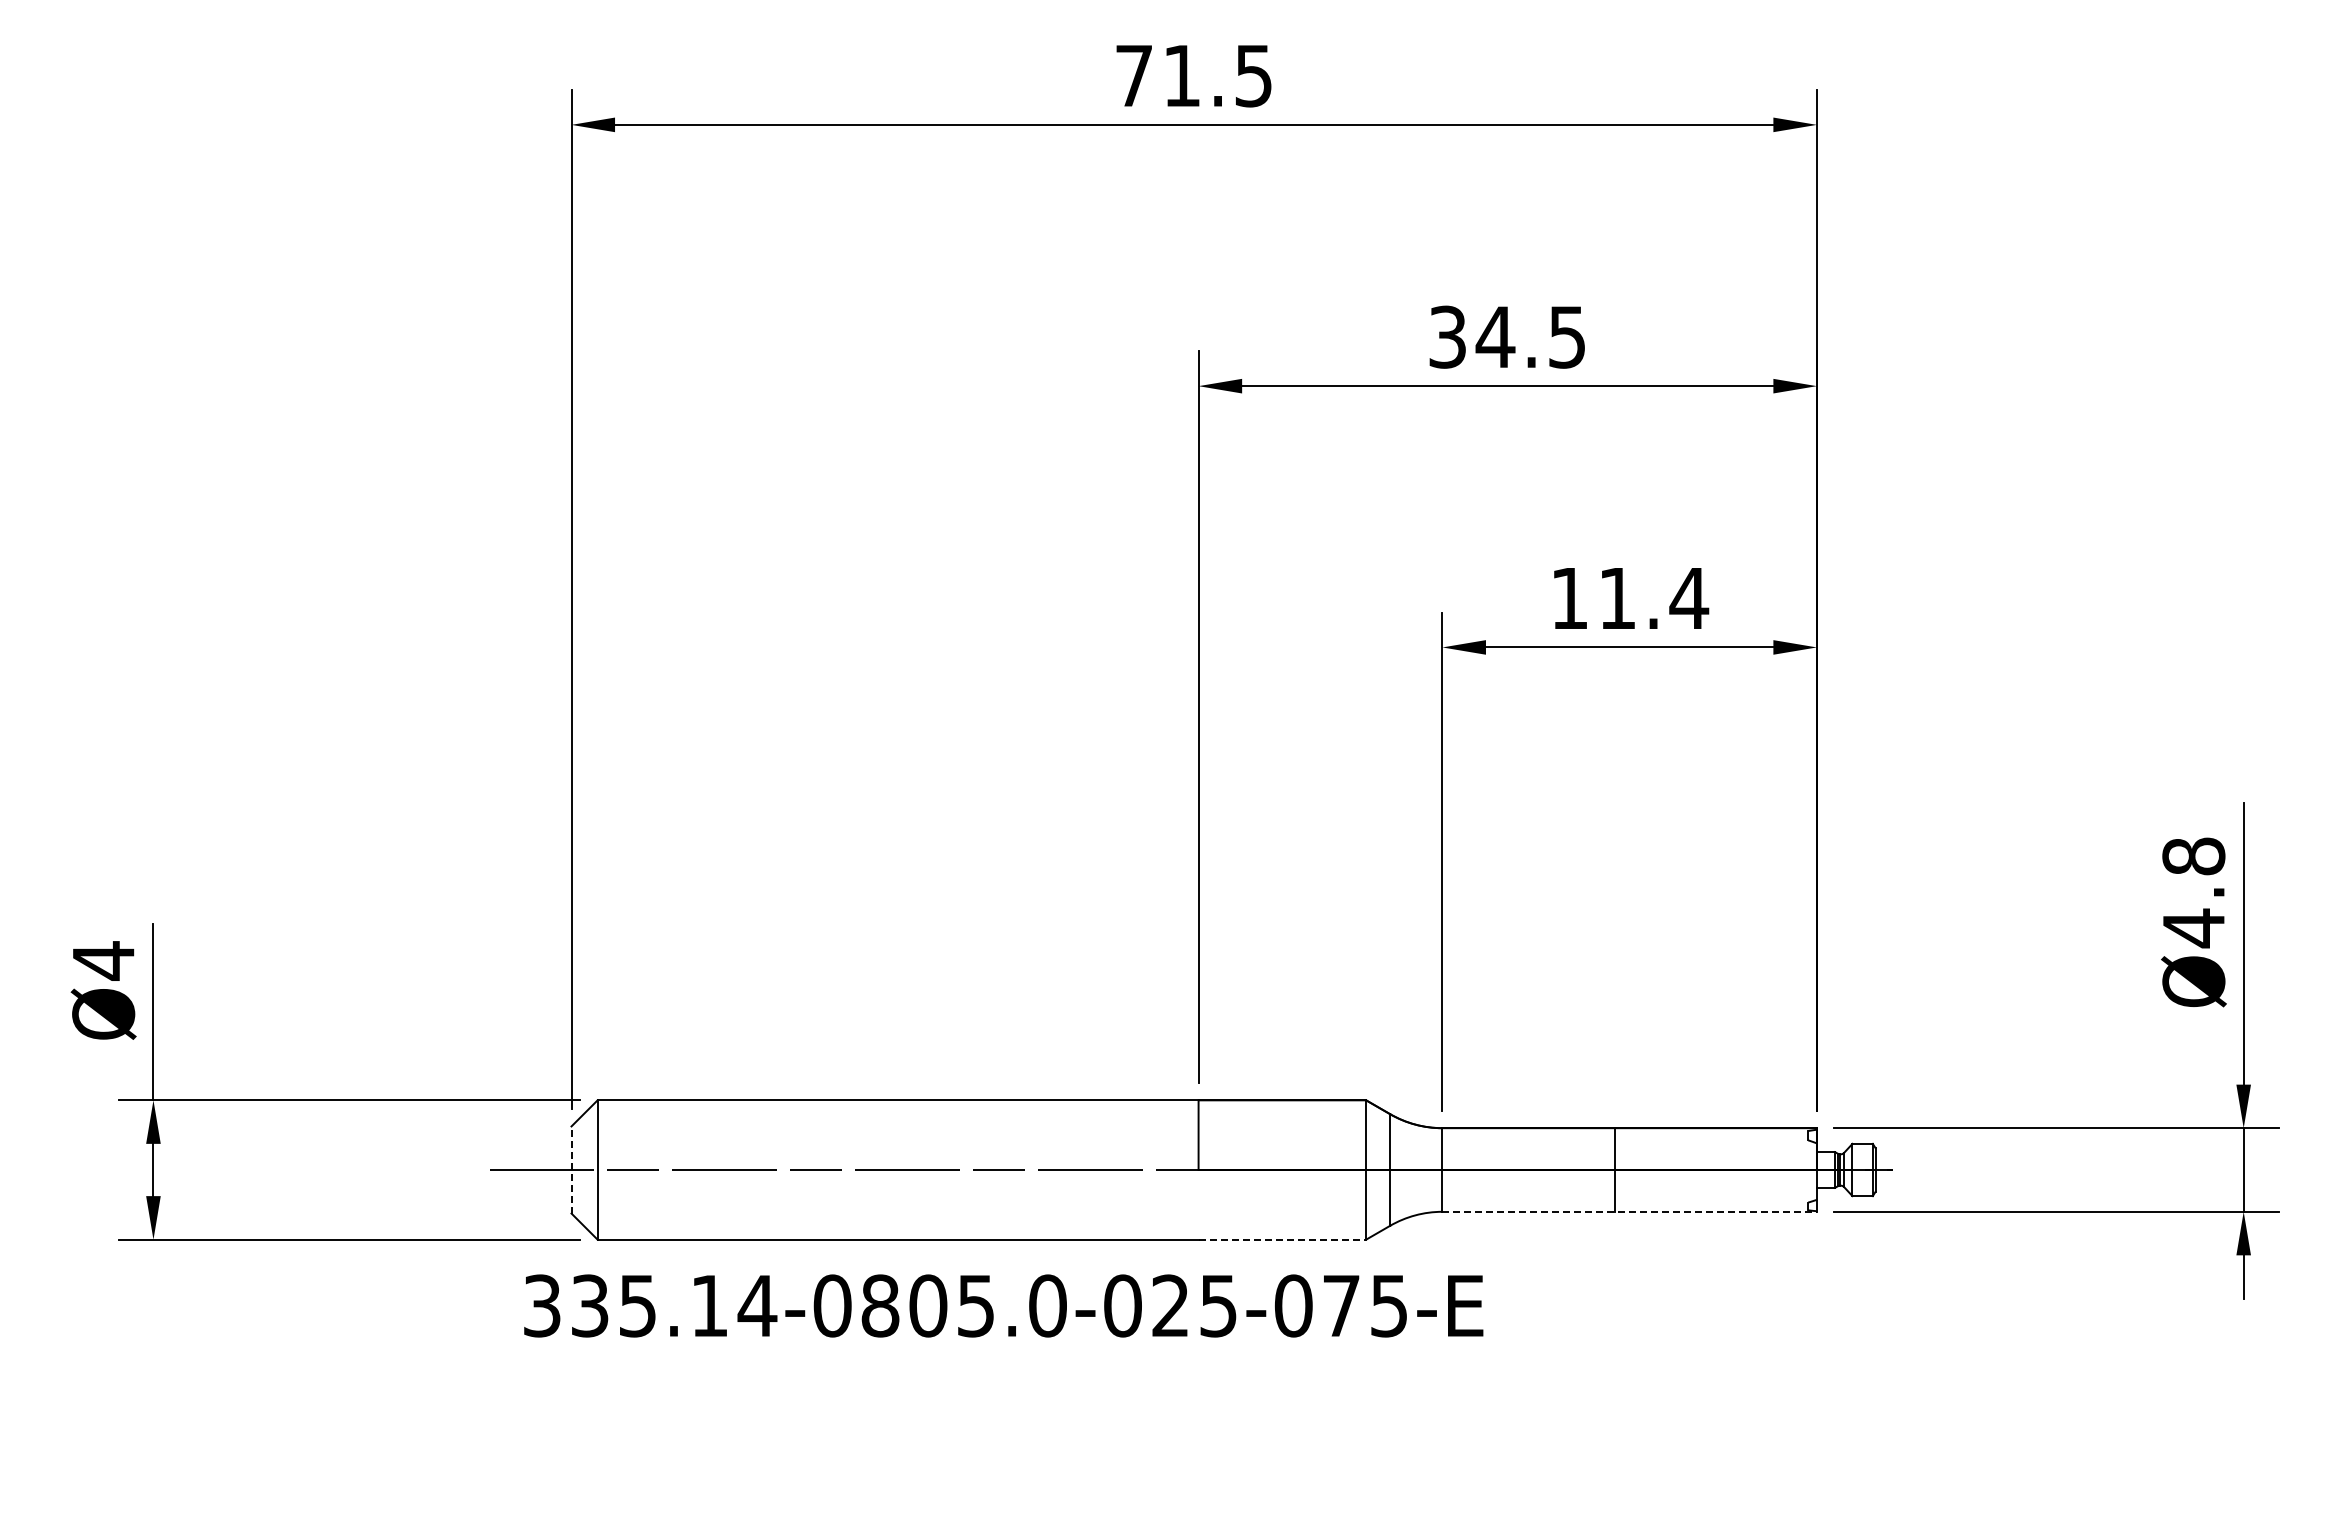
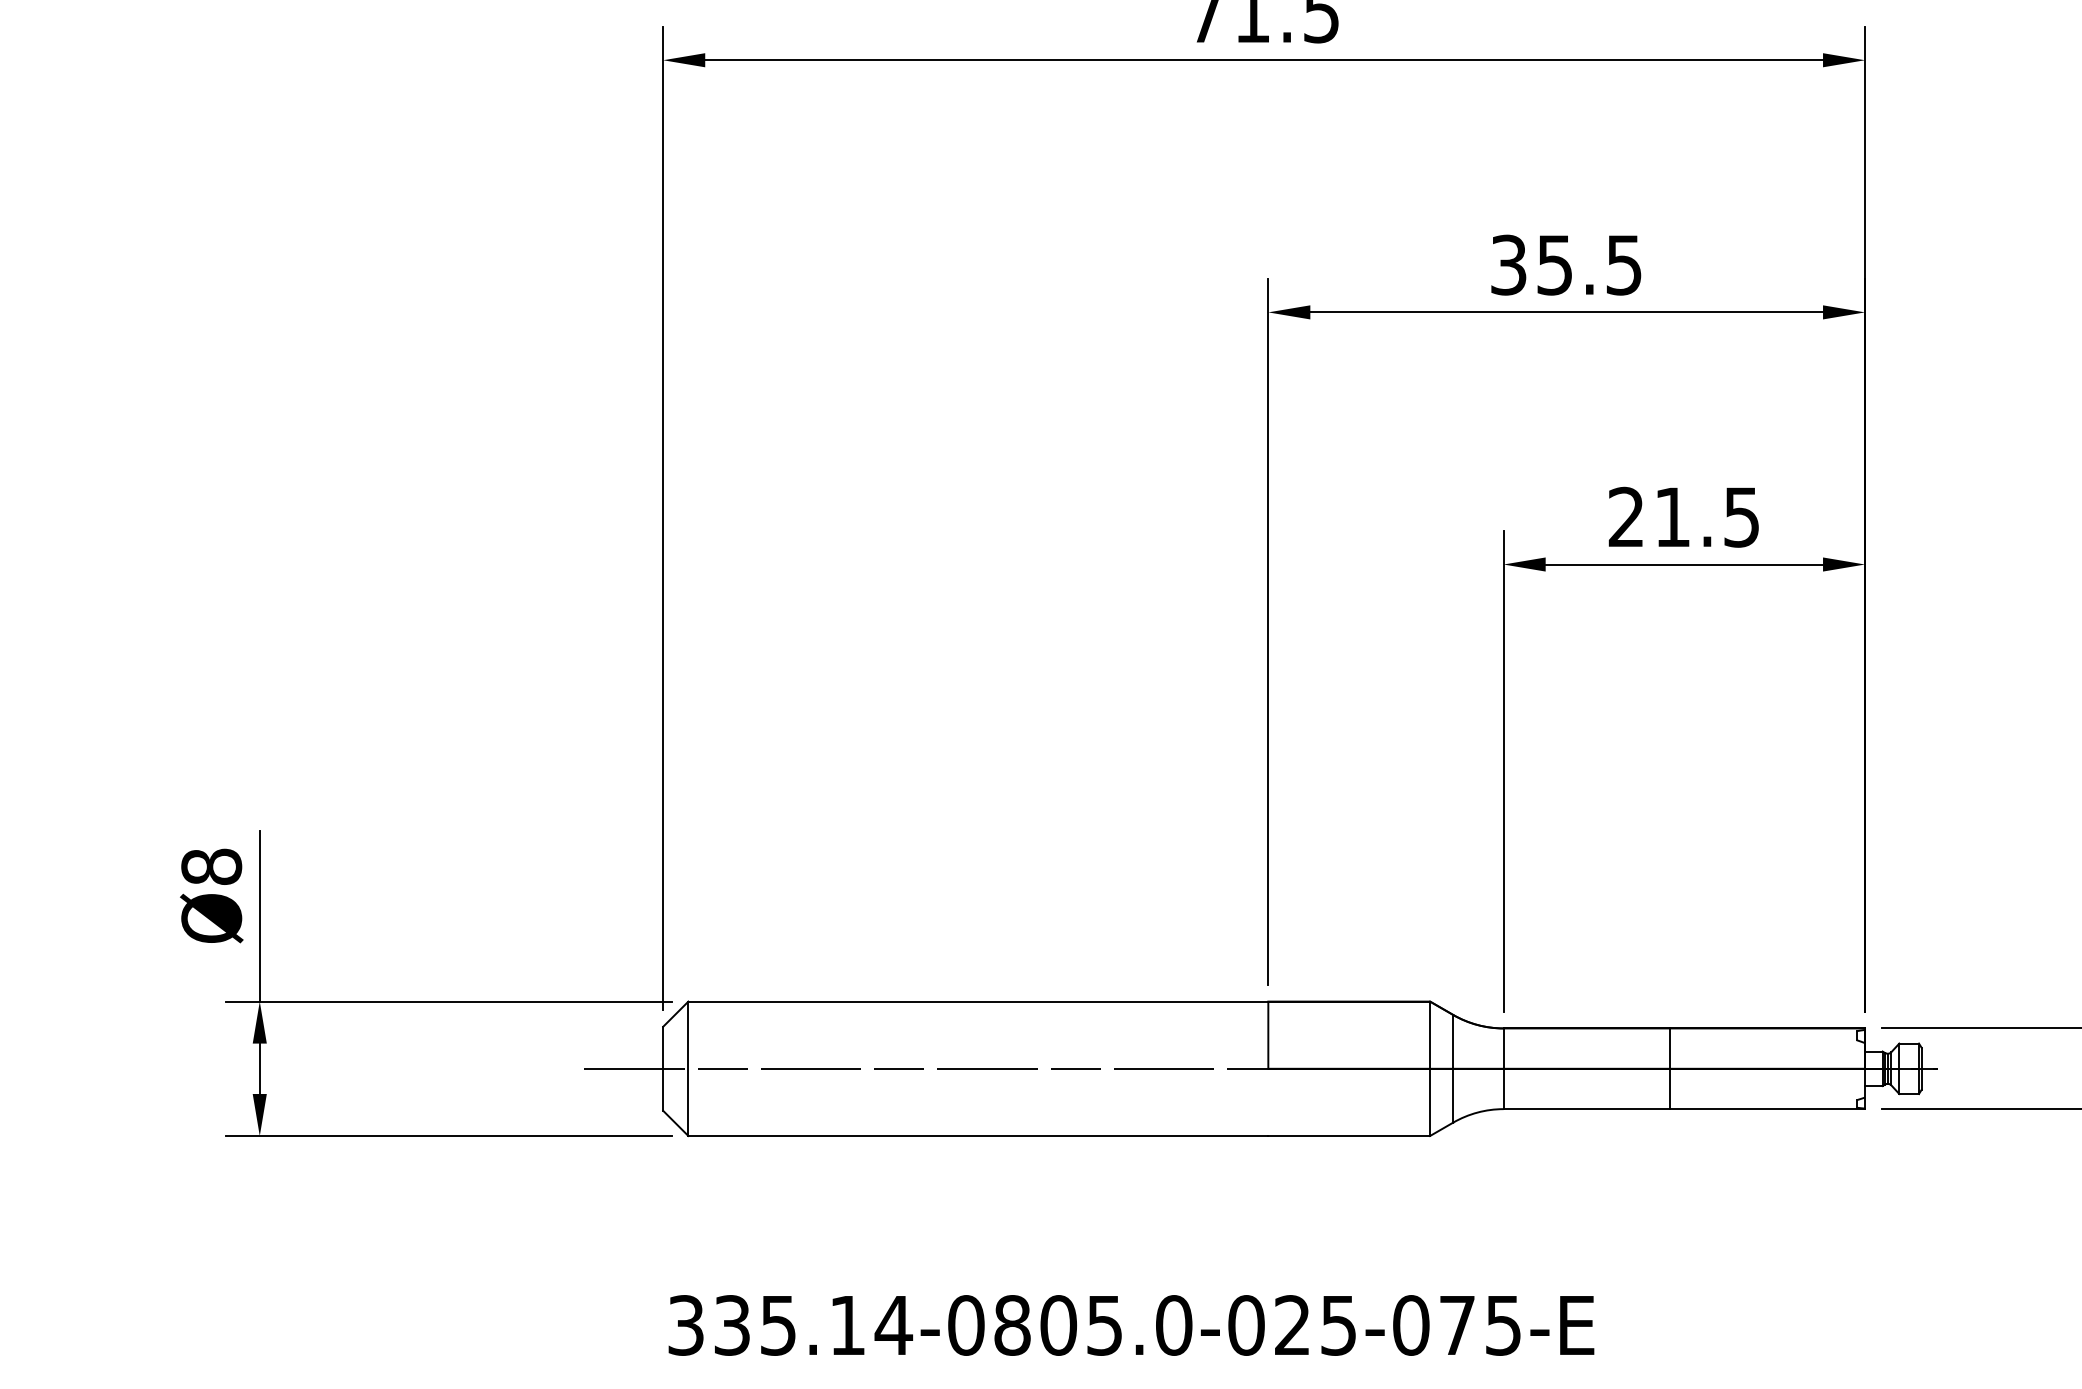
text: (1495, 337) -> (1554, 265), 34.5 -> 35.5
text: (1630, 598) -> (1685, 517), 11.4 -> 21.5
text: (103, 960) -> (211, 866), Ø4 -> Ø8
line: (571, 1170) -> (663, 1069), dashed -> solid
line: (1630, 1211) -> (1685, 1108), dashed -> solid
line: (1282, 1239) -> (1349, 1135), dashed -> solid
text: (1003, 1305) -> (1131, 1325), moved

